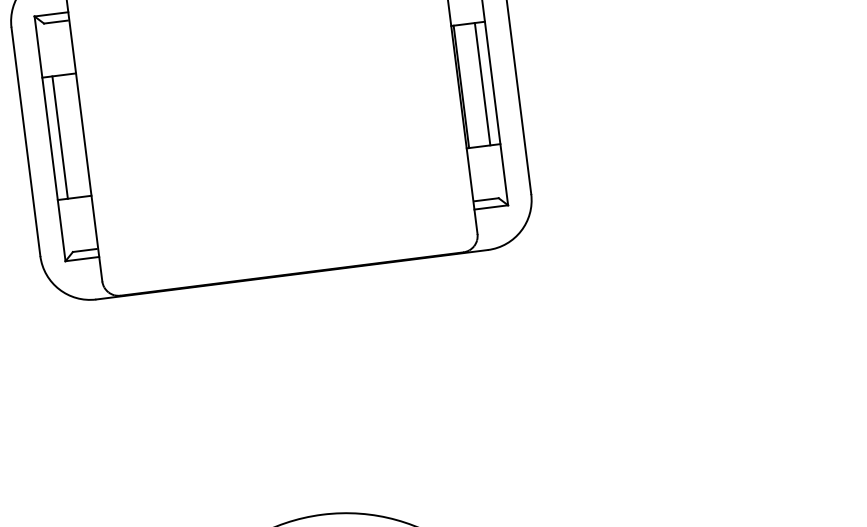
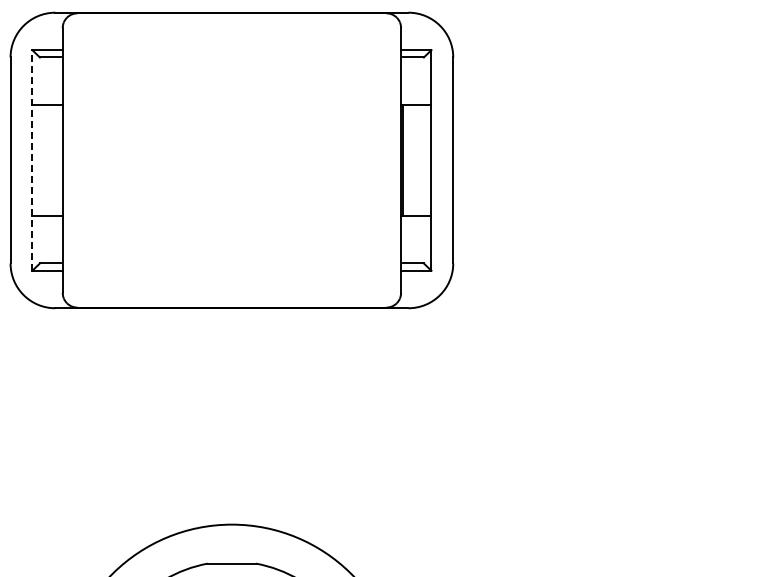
line: (482, 84) -> (422, 160), removed
line: (50, 137) -> (32, 159), solid -> dashed
line: (60, 137) -> (41, 160), removed

